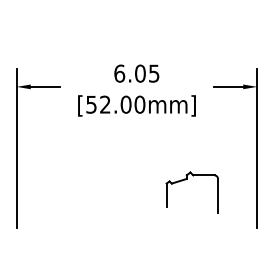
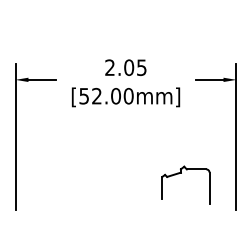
text: (119, 73) -> (109, 67), 6.05 -> 2.05
part: (185, 180) -> (179, 174), moved

